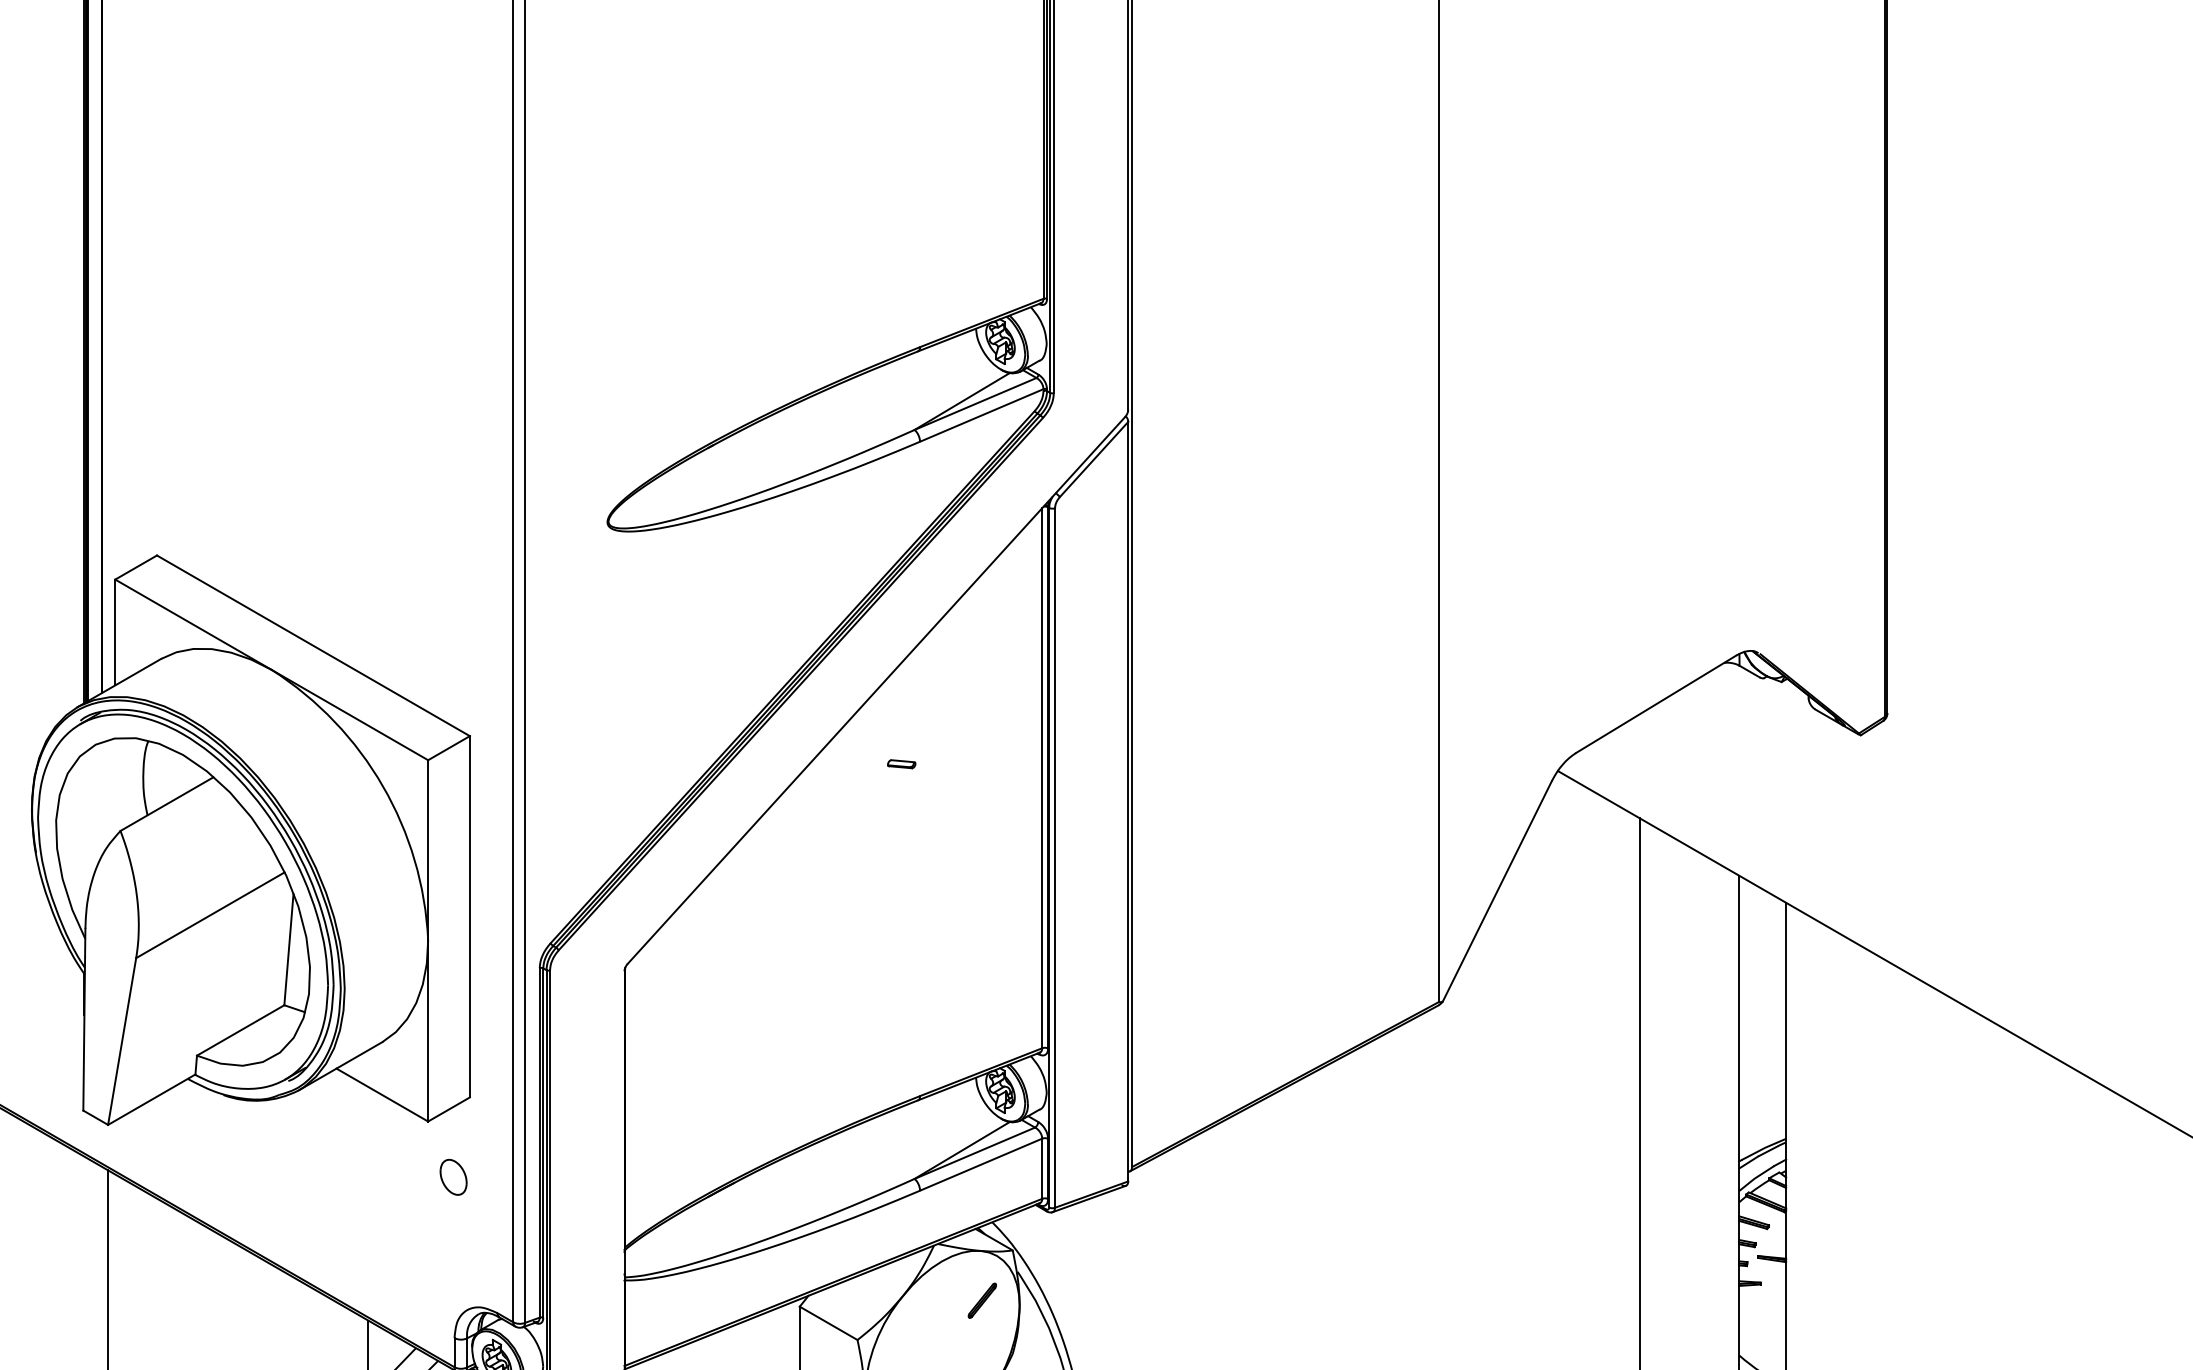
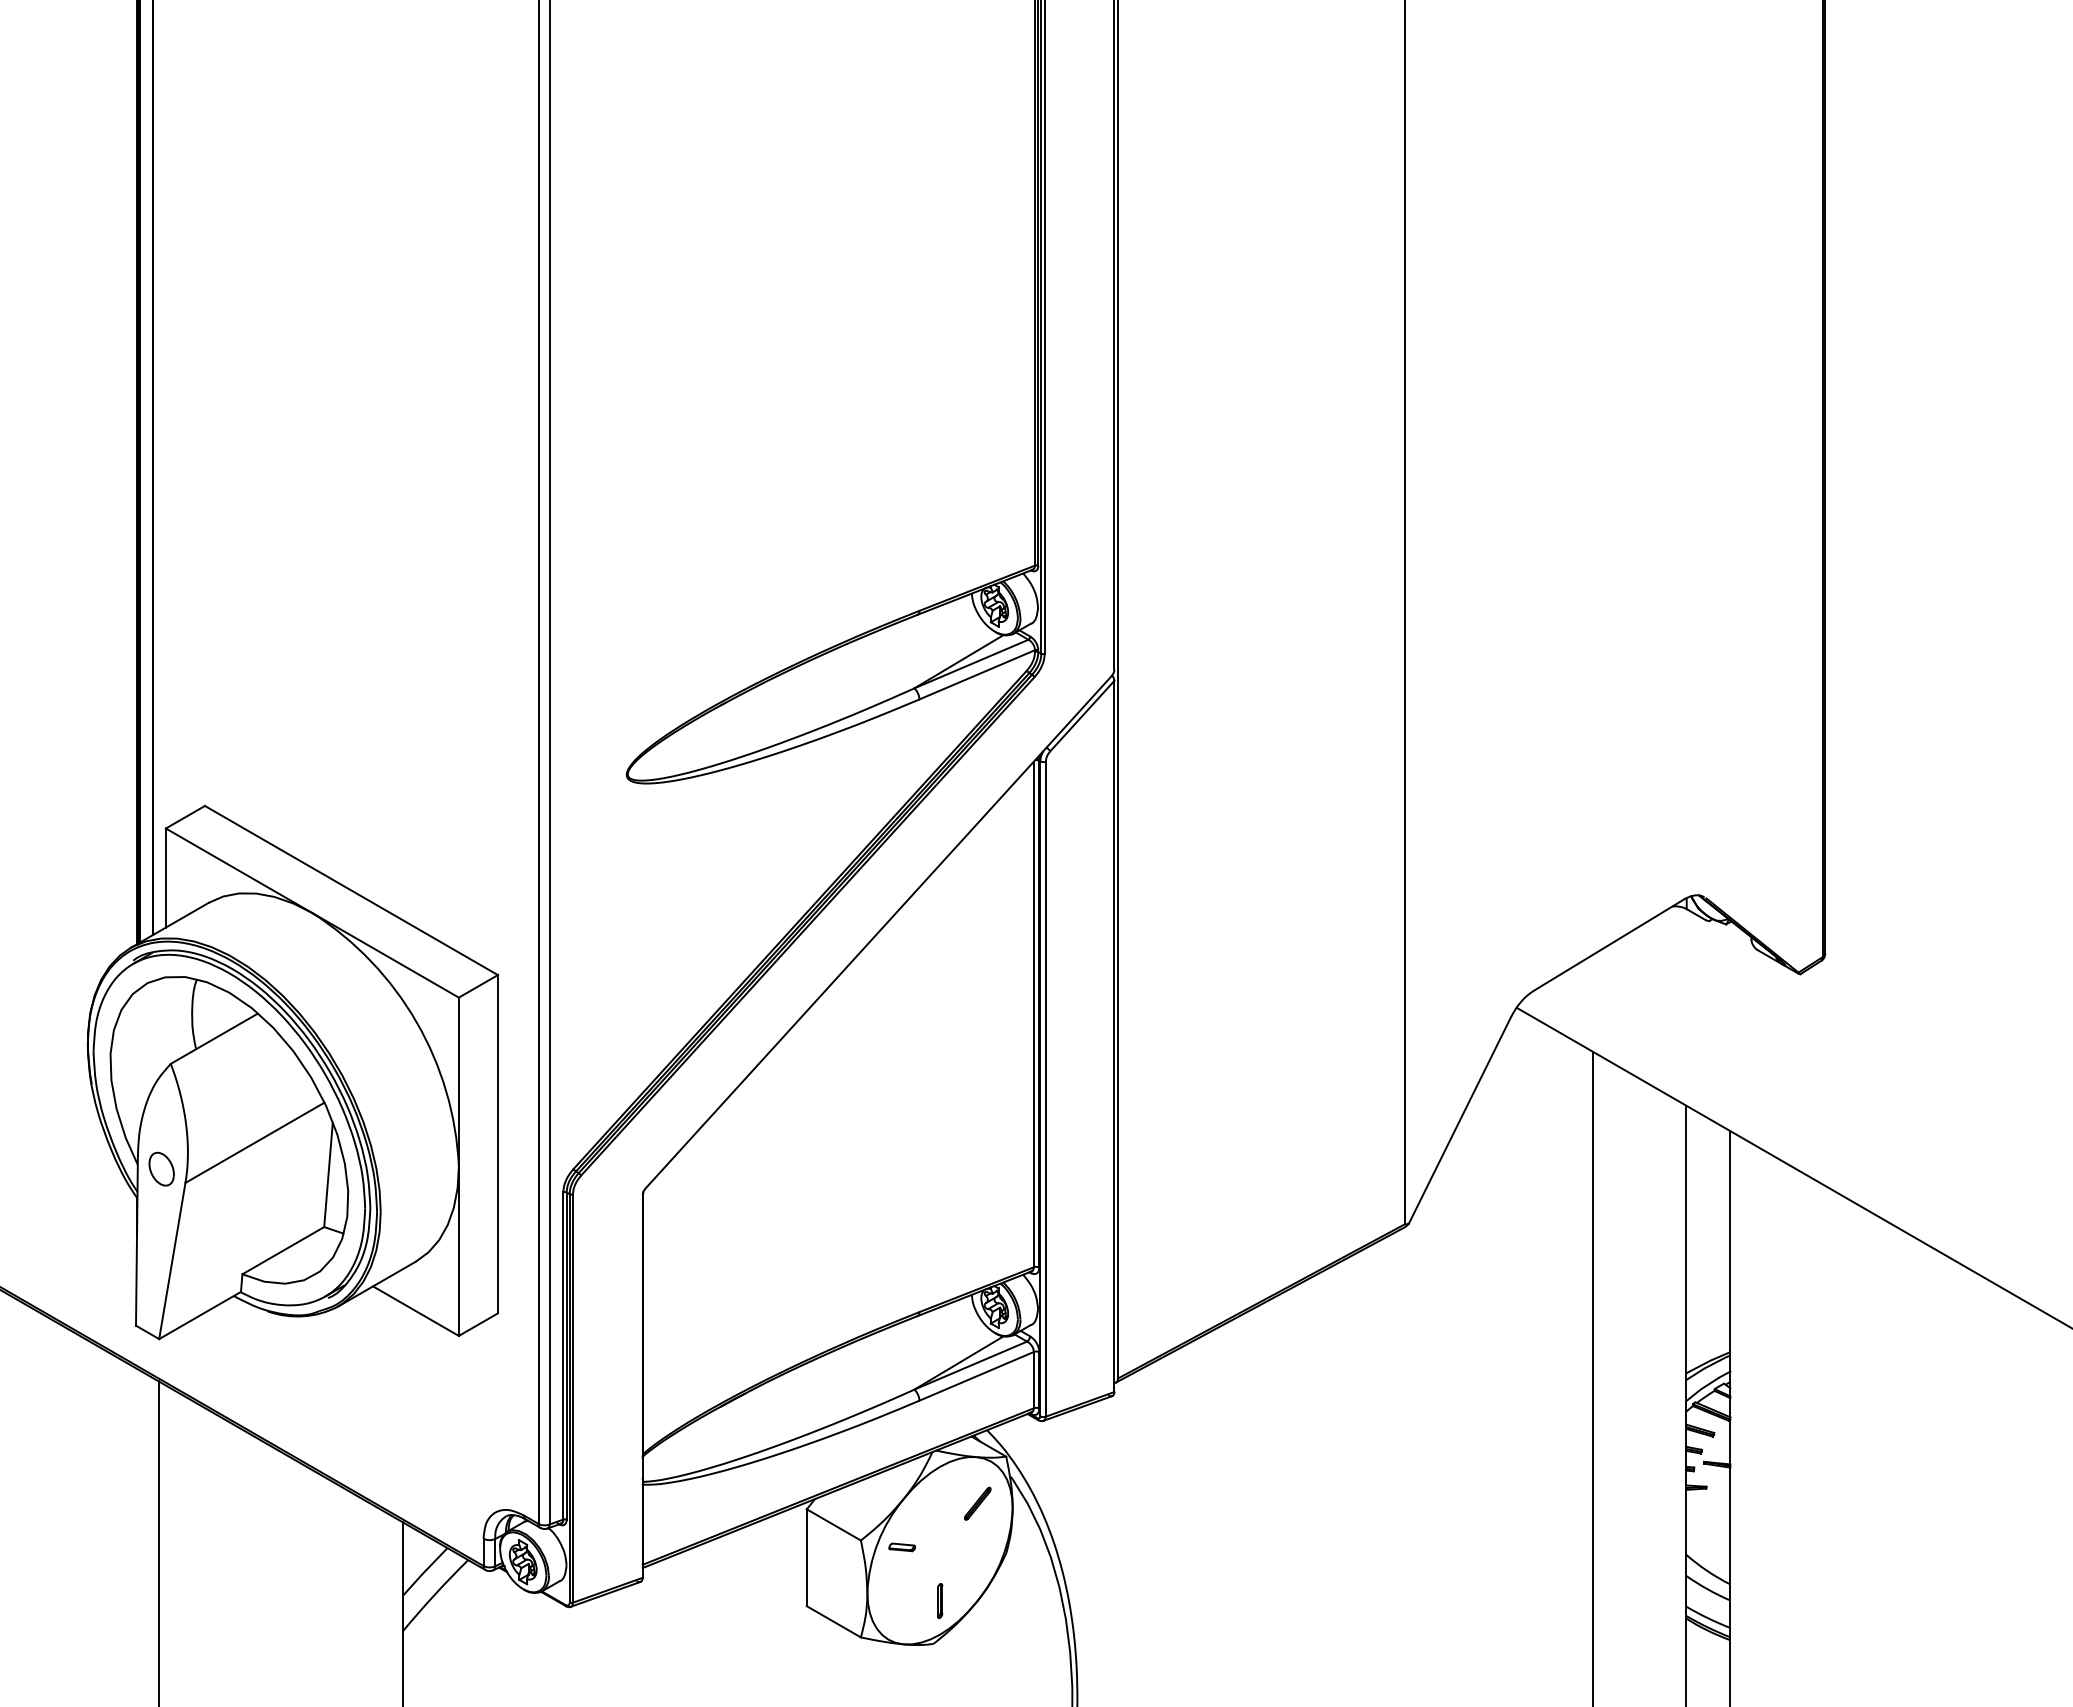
part: (900, 764) -> (901, 1547), moved
part: (453, 1176) -> (161, 1168), moved

